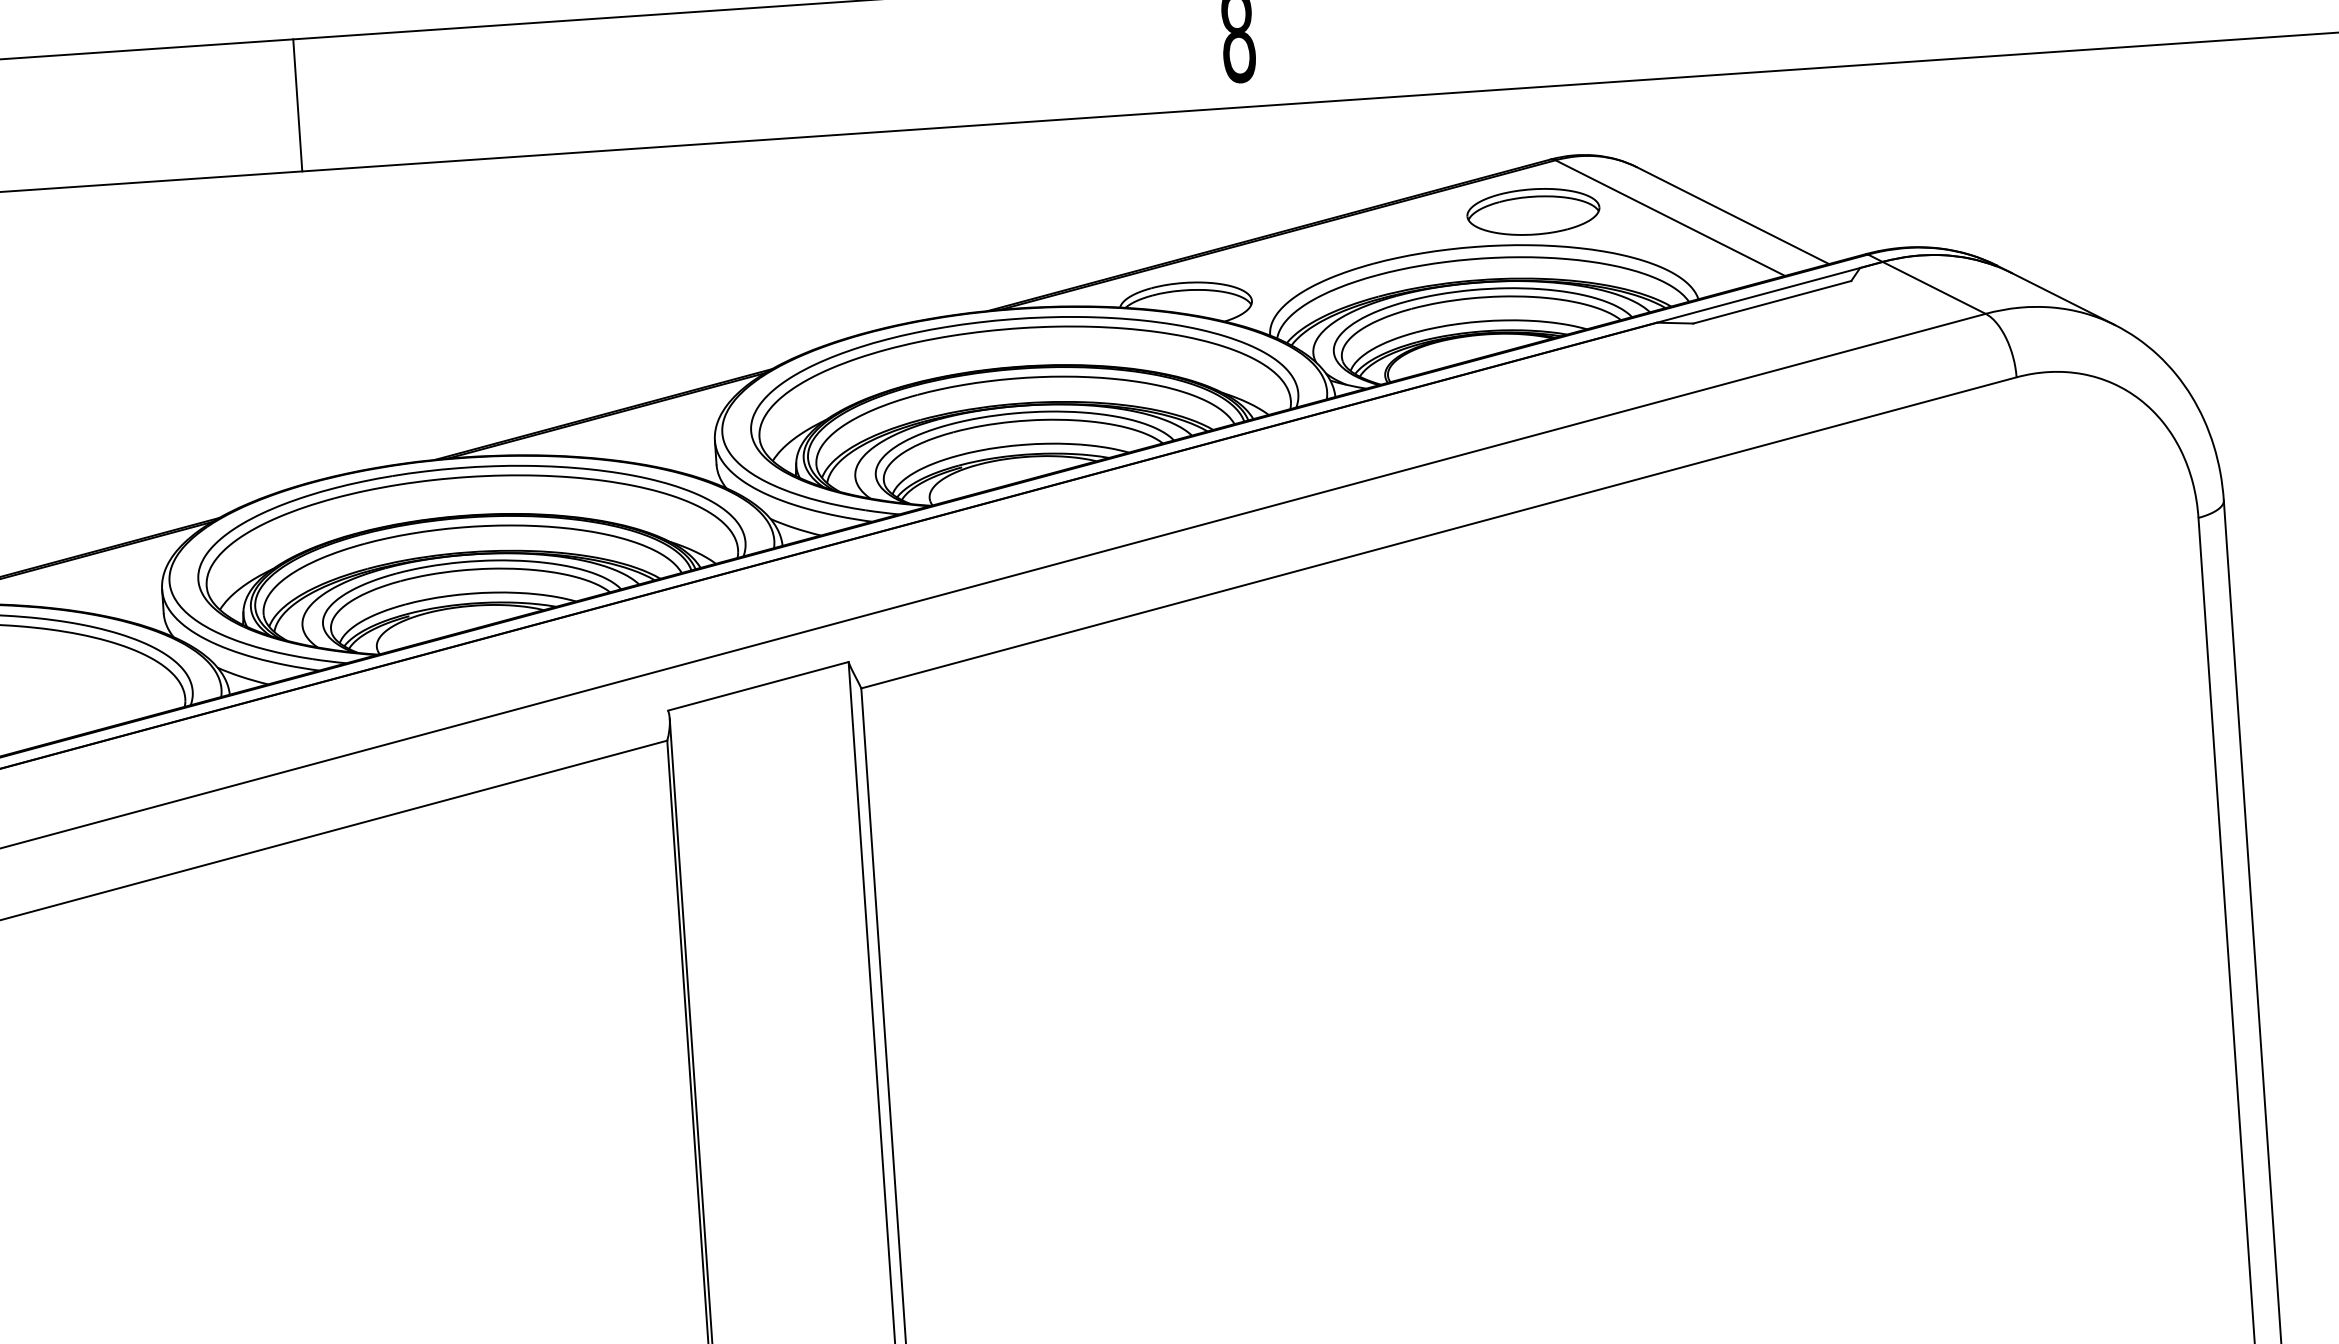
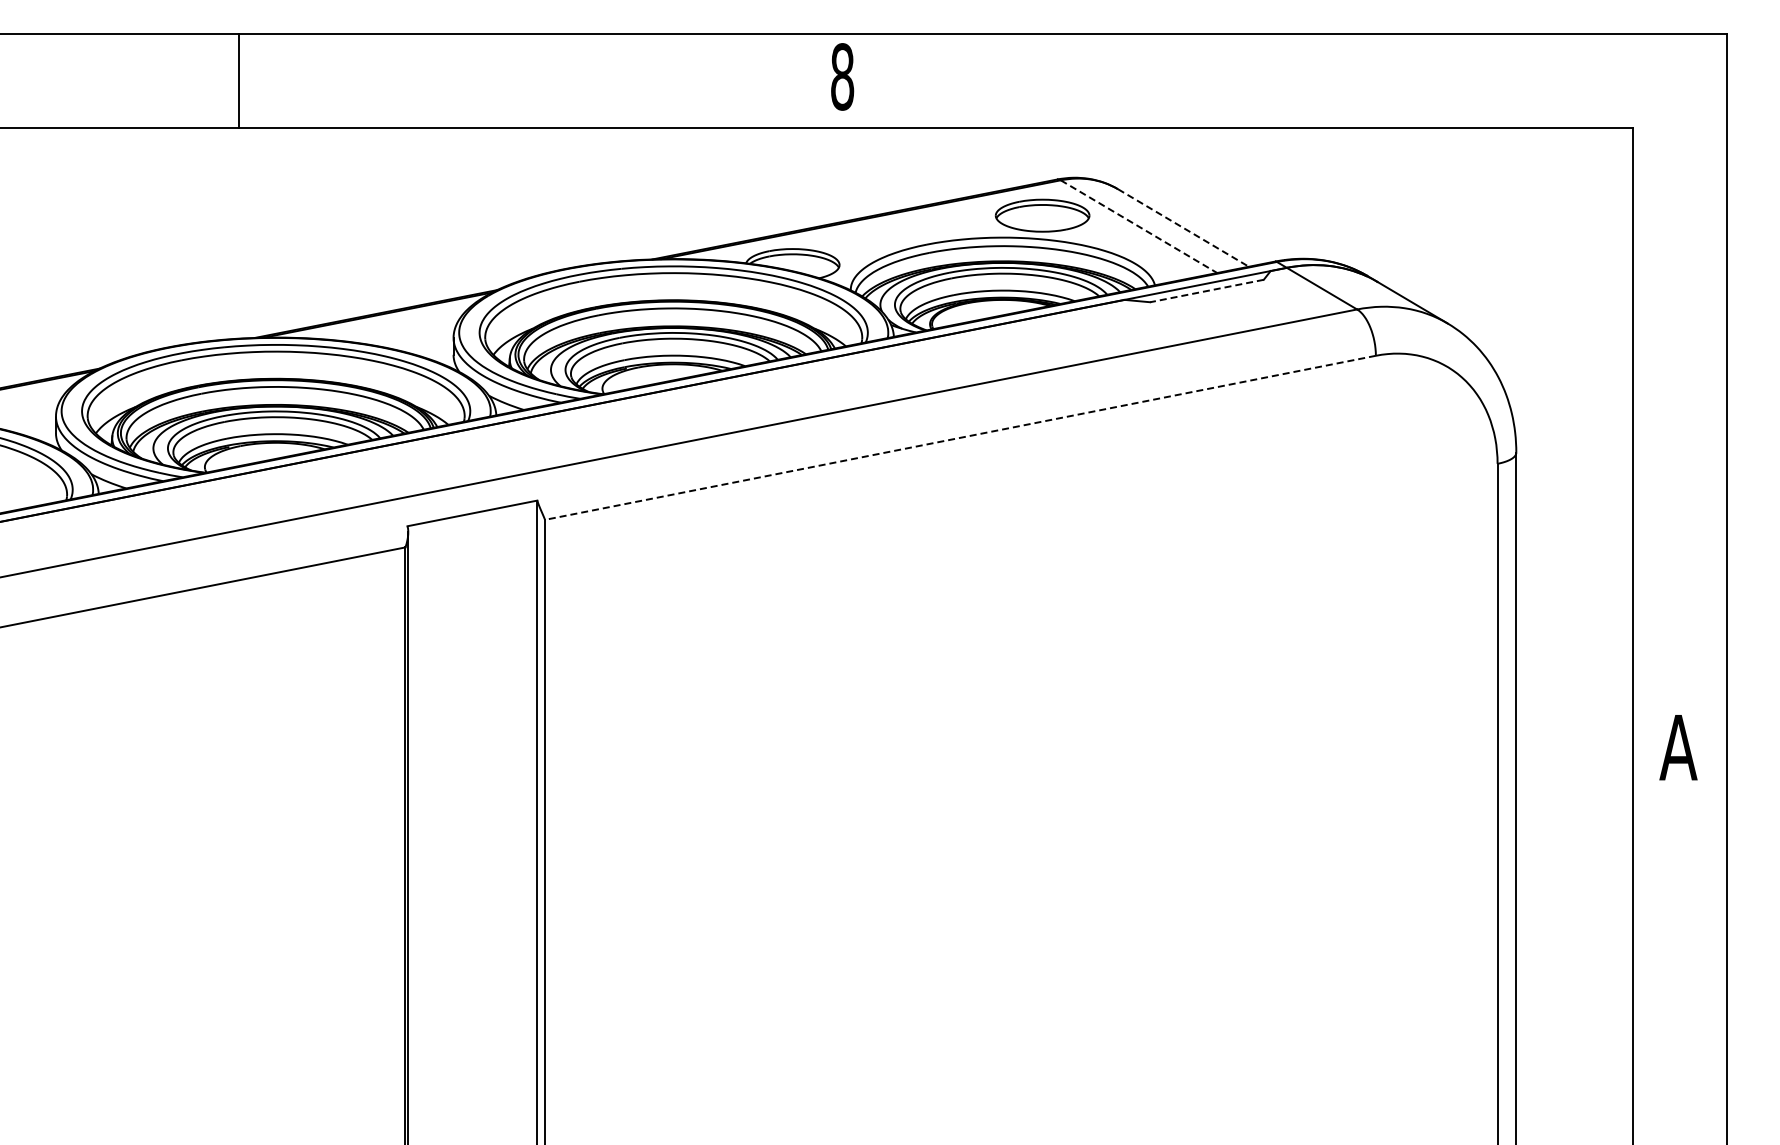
line: (298, 104) -> (239, 80), moved
line: (1733, 216) -> (1183, 228), solid -> dashed
line: (1670, 217) -> (1139, 226), solid -> dashed
line: (1771, 302) -> (1206, 291), solid -> dashed
line: (1437, 532) -> (959, 437), solid -> dashed

